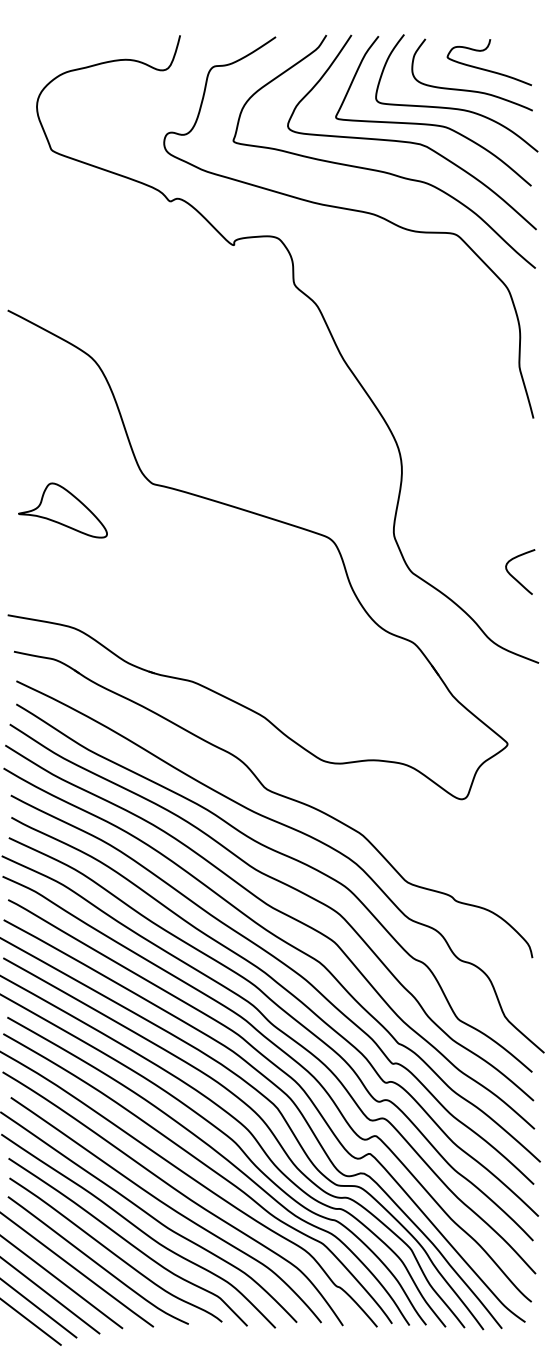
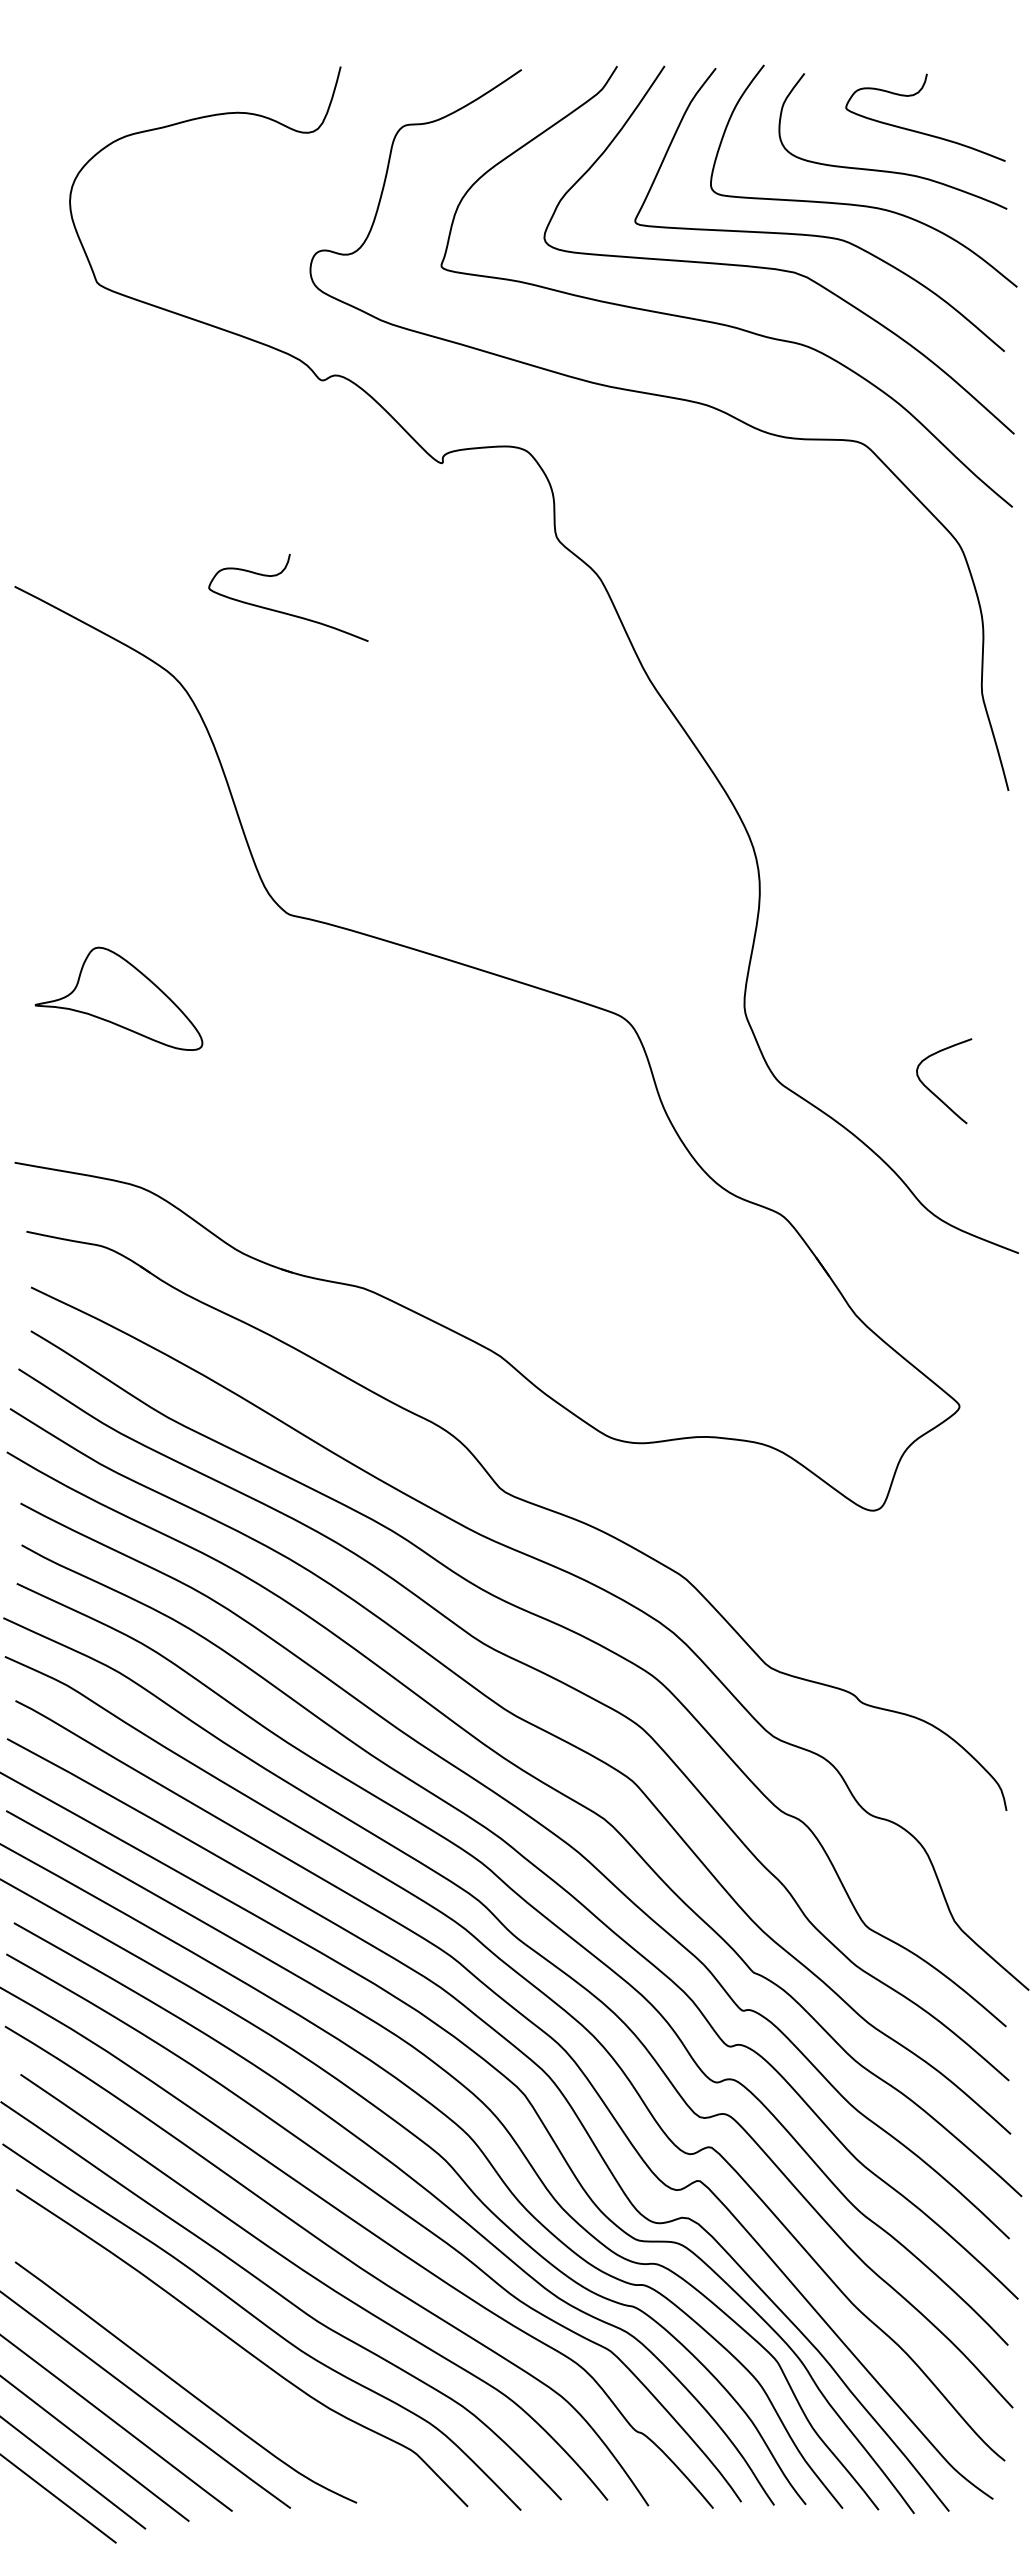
curve: (151, 323) -> (286, 611), added
part: (62, 510) -> (118, 998), moved
curve: (516, 578) -> (936, 1093), moved
curve: (112, 1251) -> (212, 2365), removed

